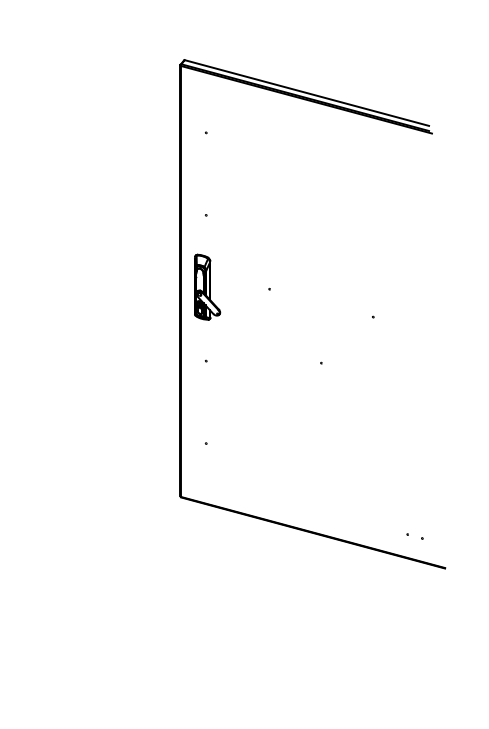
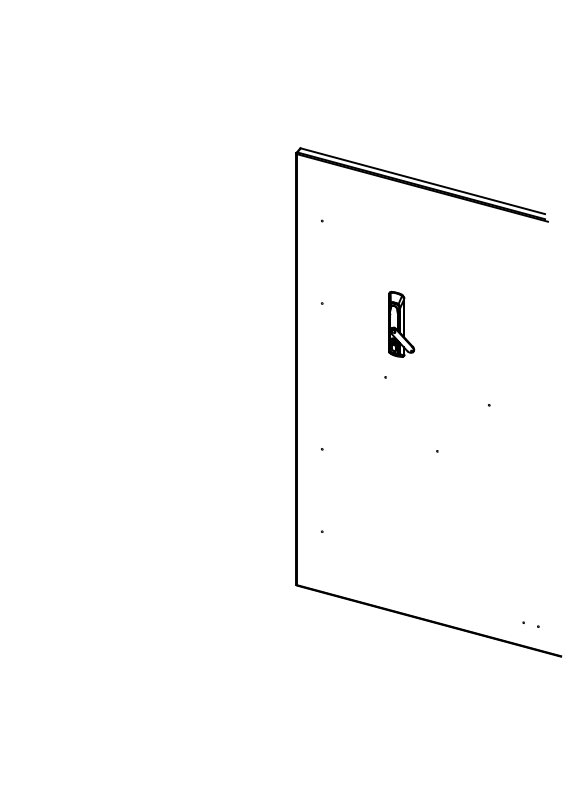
part: (207, 286) -> (401, 323), moved

